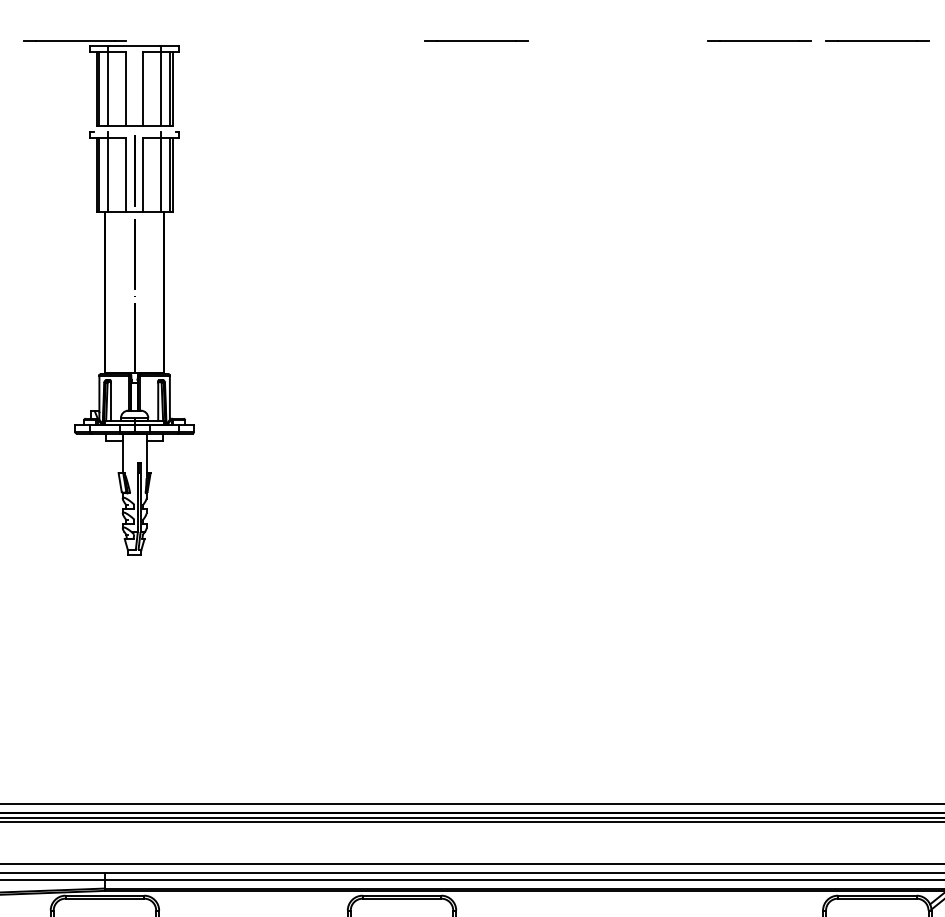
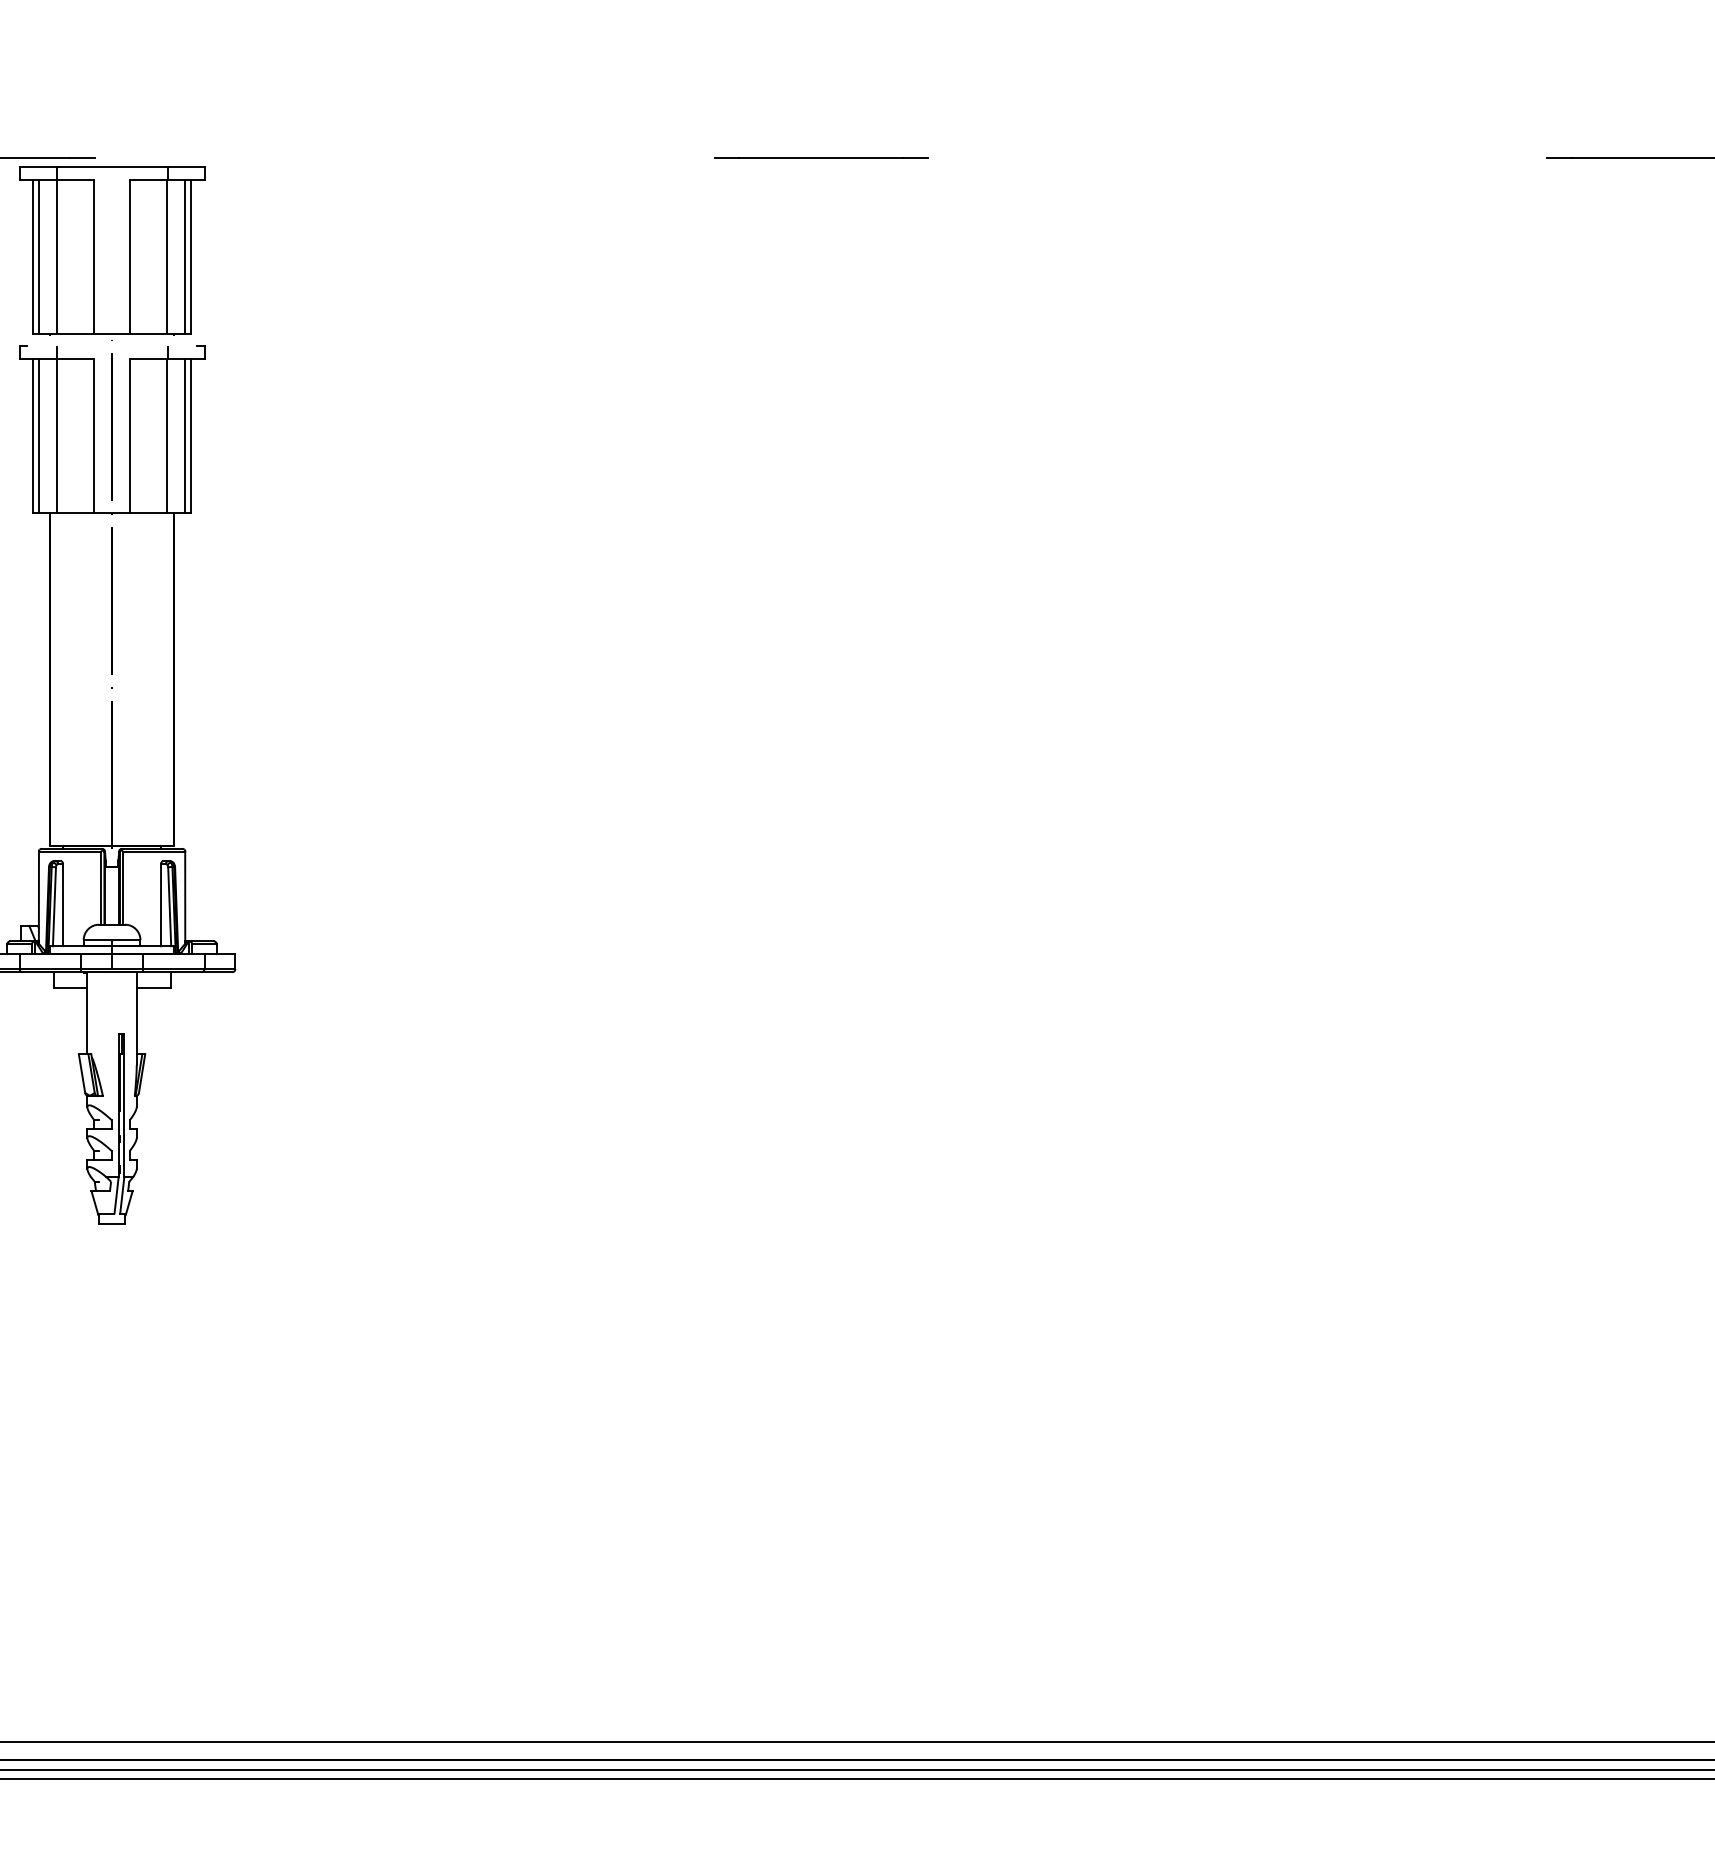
line: (759, 40) -> (1409, 156), removed

